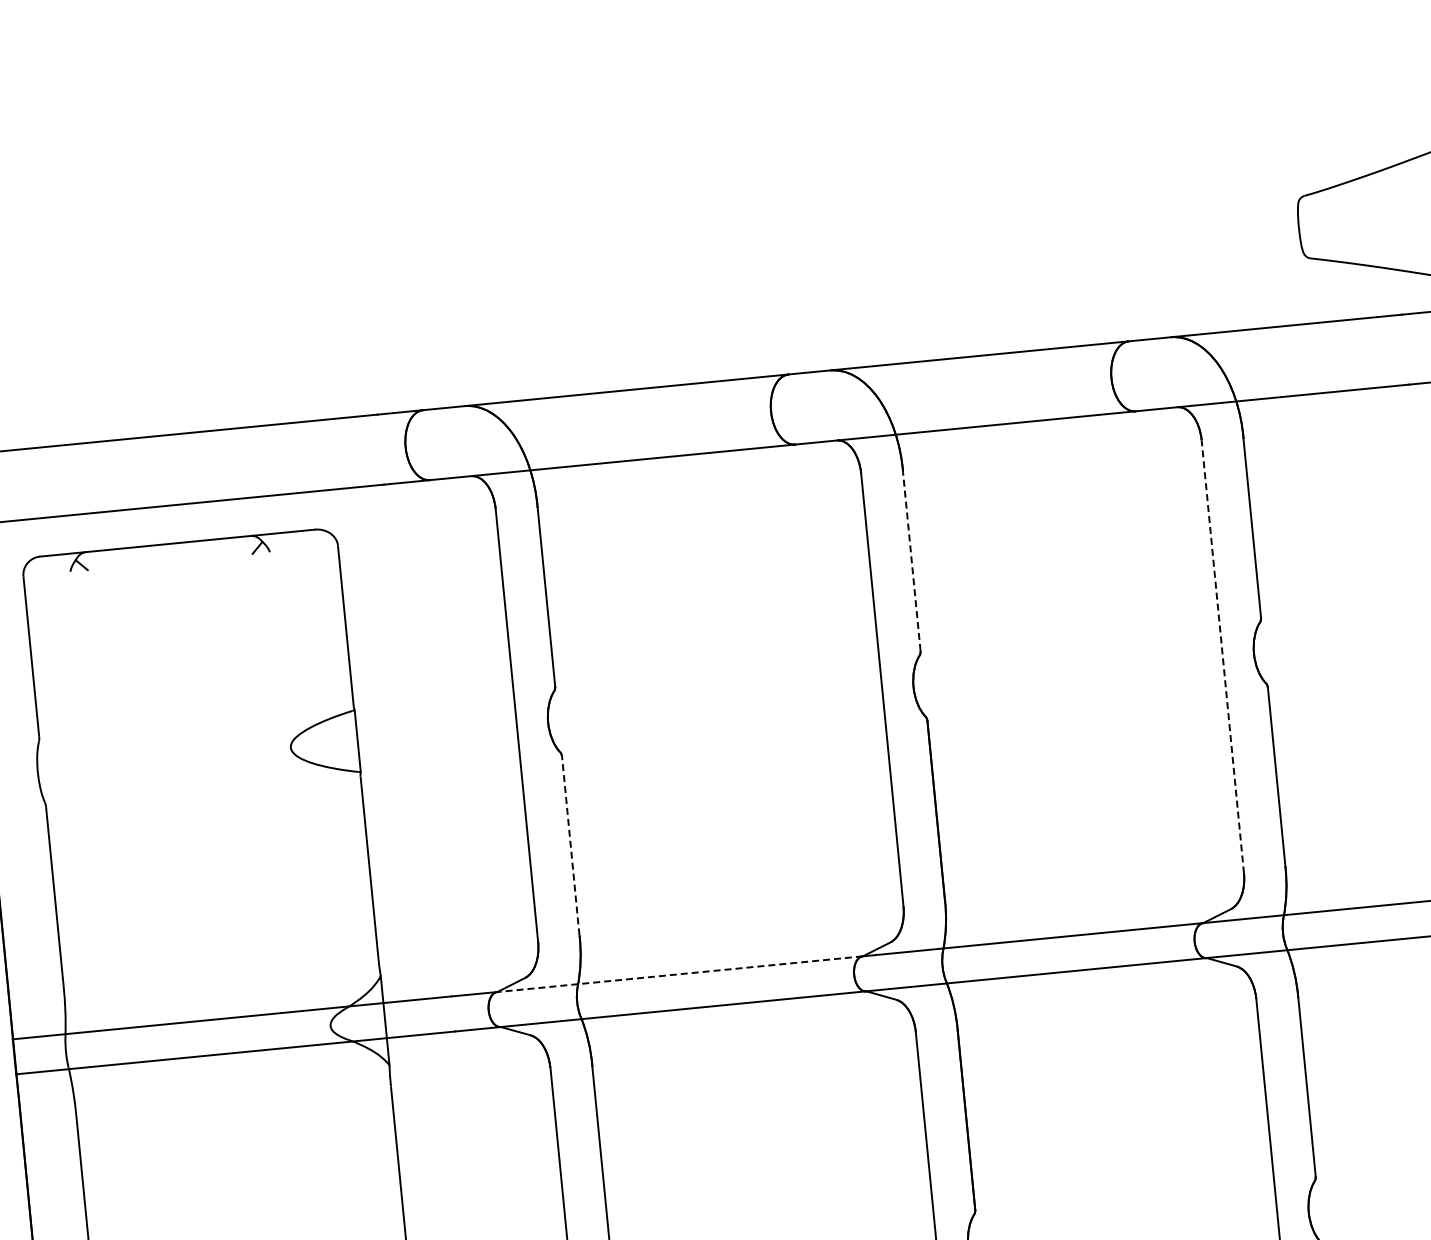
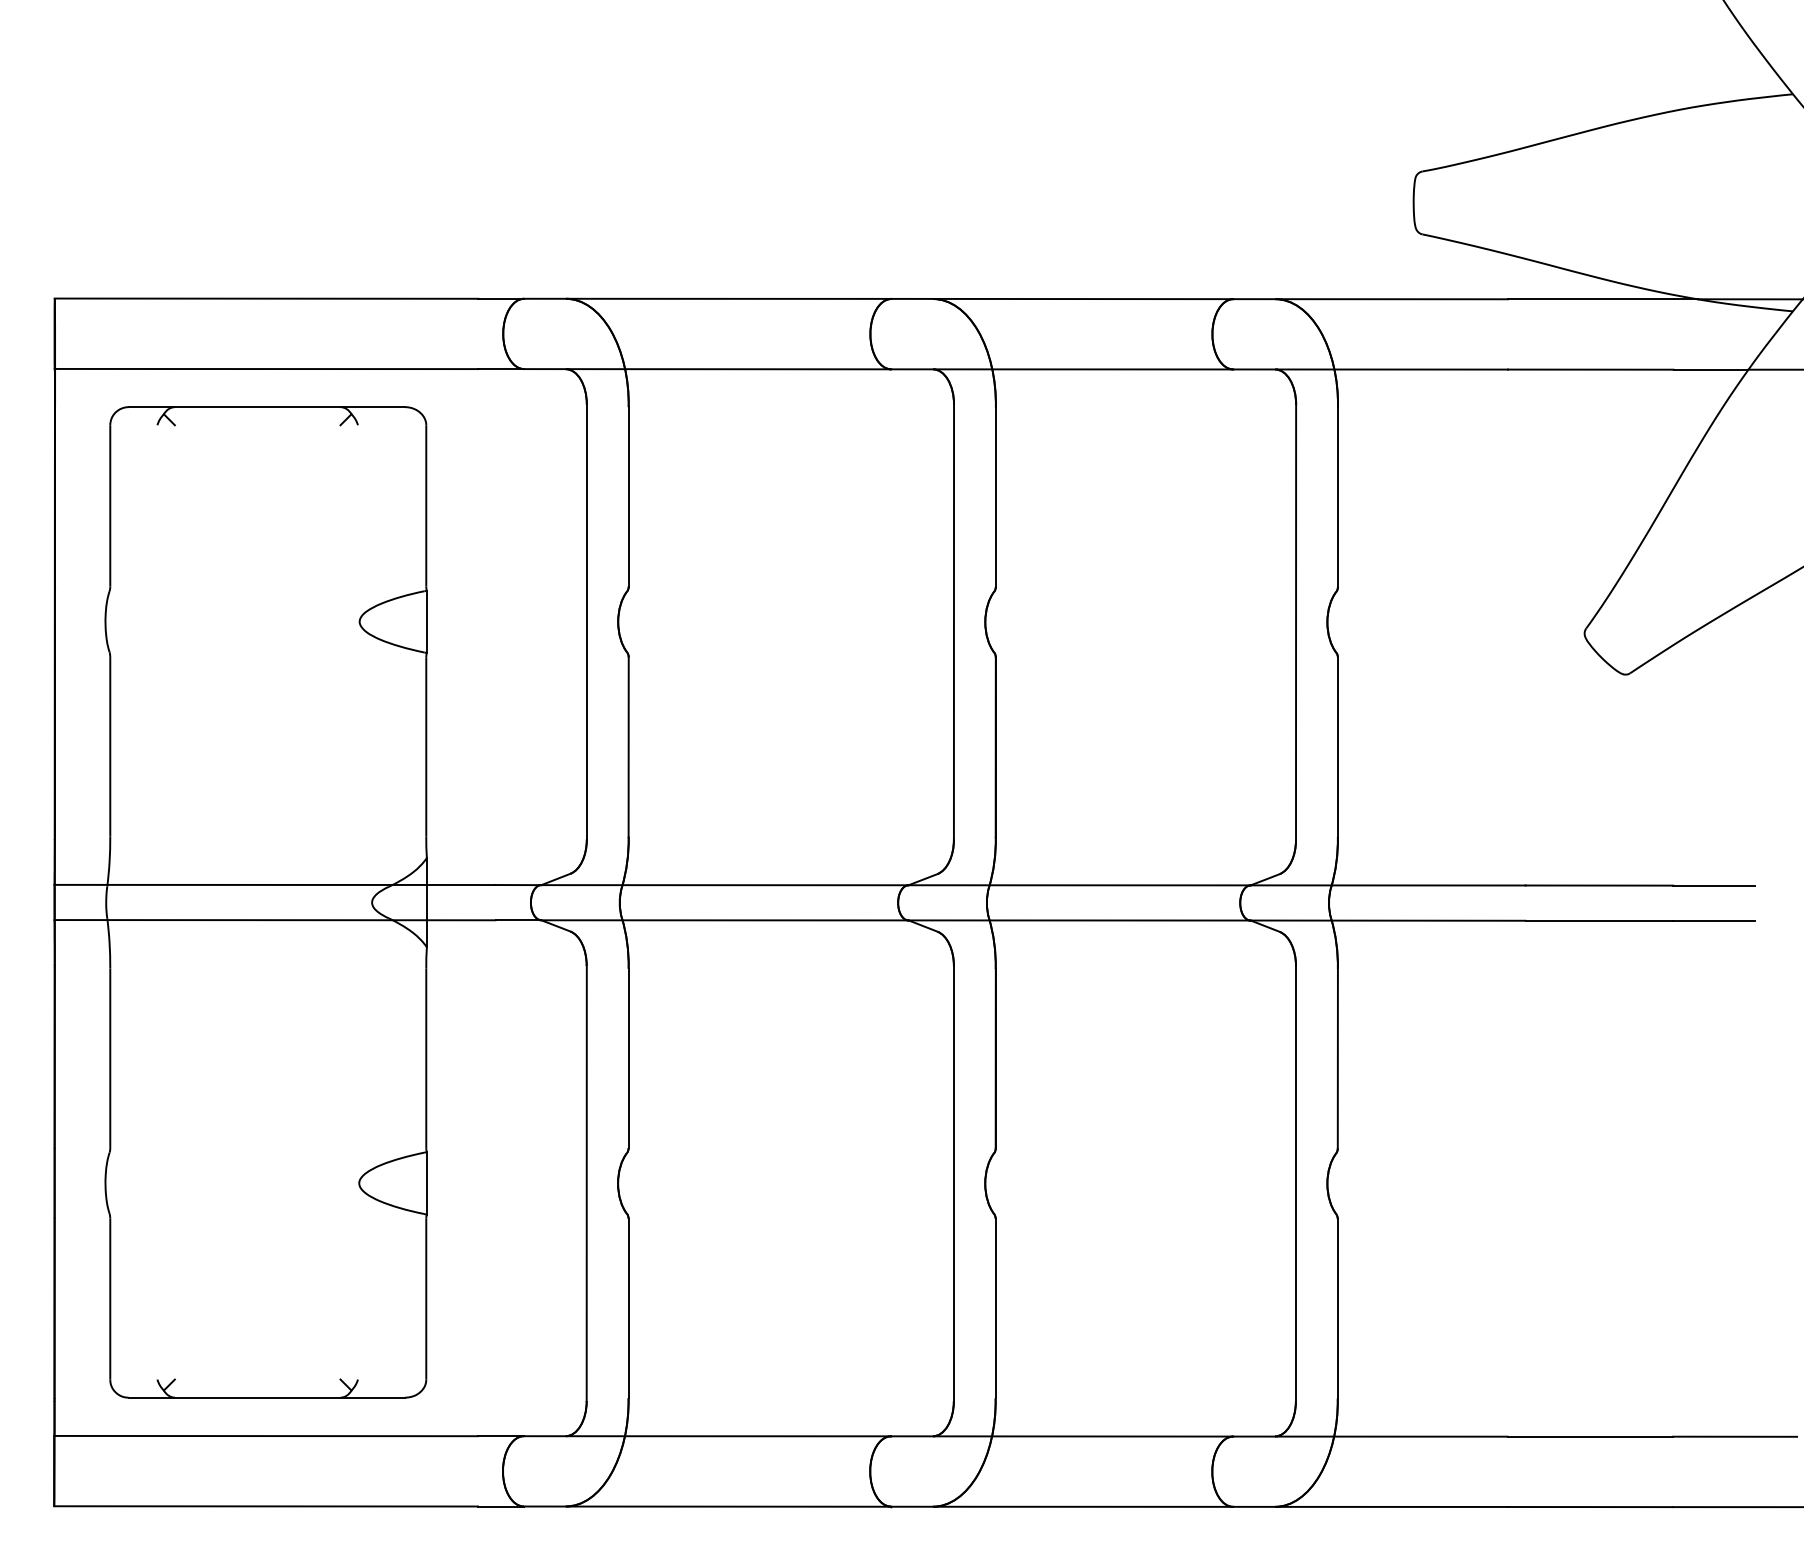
line: (911, 561) -> (995, 497), dashed -> solid
line: (1223, 656) -> (1296, 622), dashed -> solid
line: (570, 846) -> (628, 747), dashed -> solid
line: (680, 974) -> (725, 885), dashed -> solid

